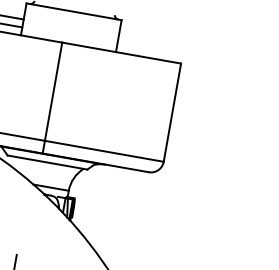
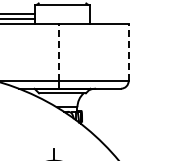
line: (52, 91) -> (58, 52), solid -> dashed
line: (172, 112) -> (128, 52), solid -> dashed

